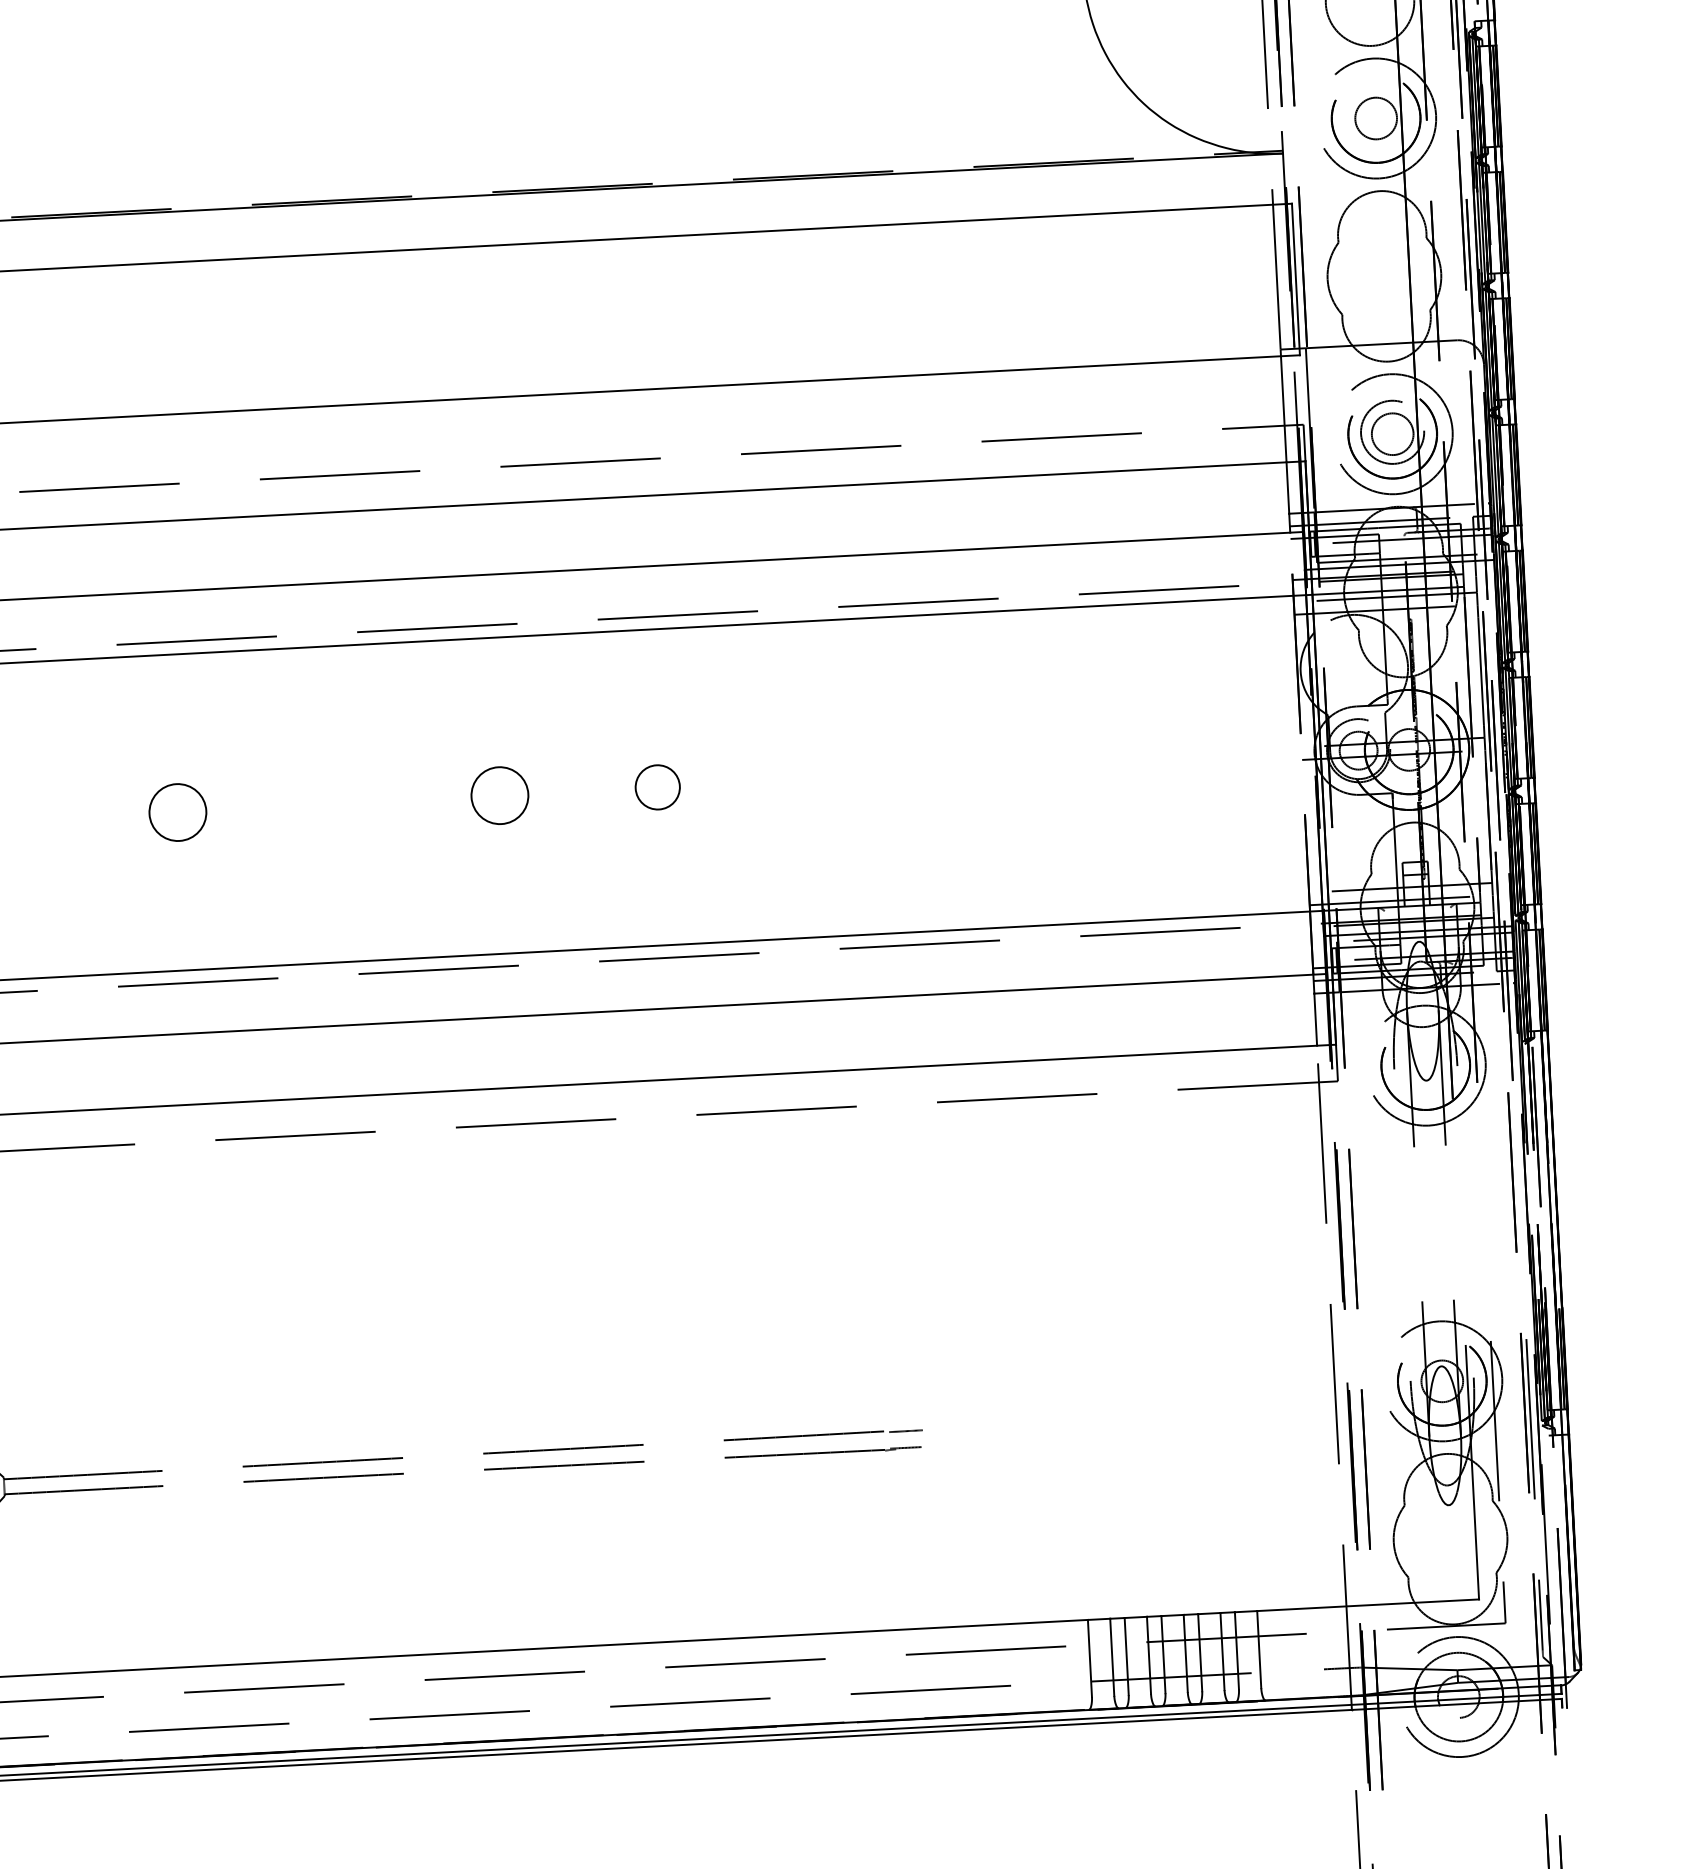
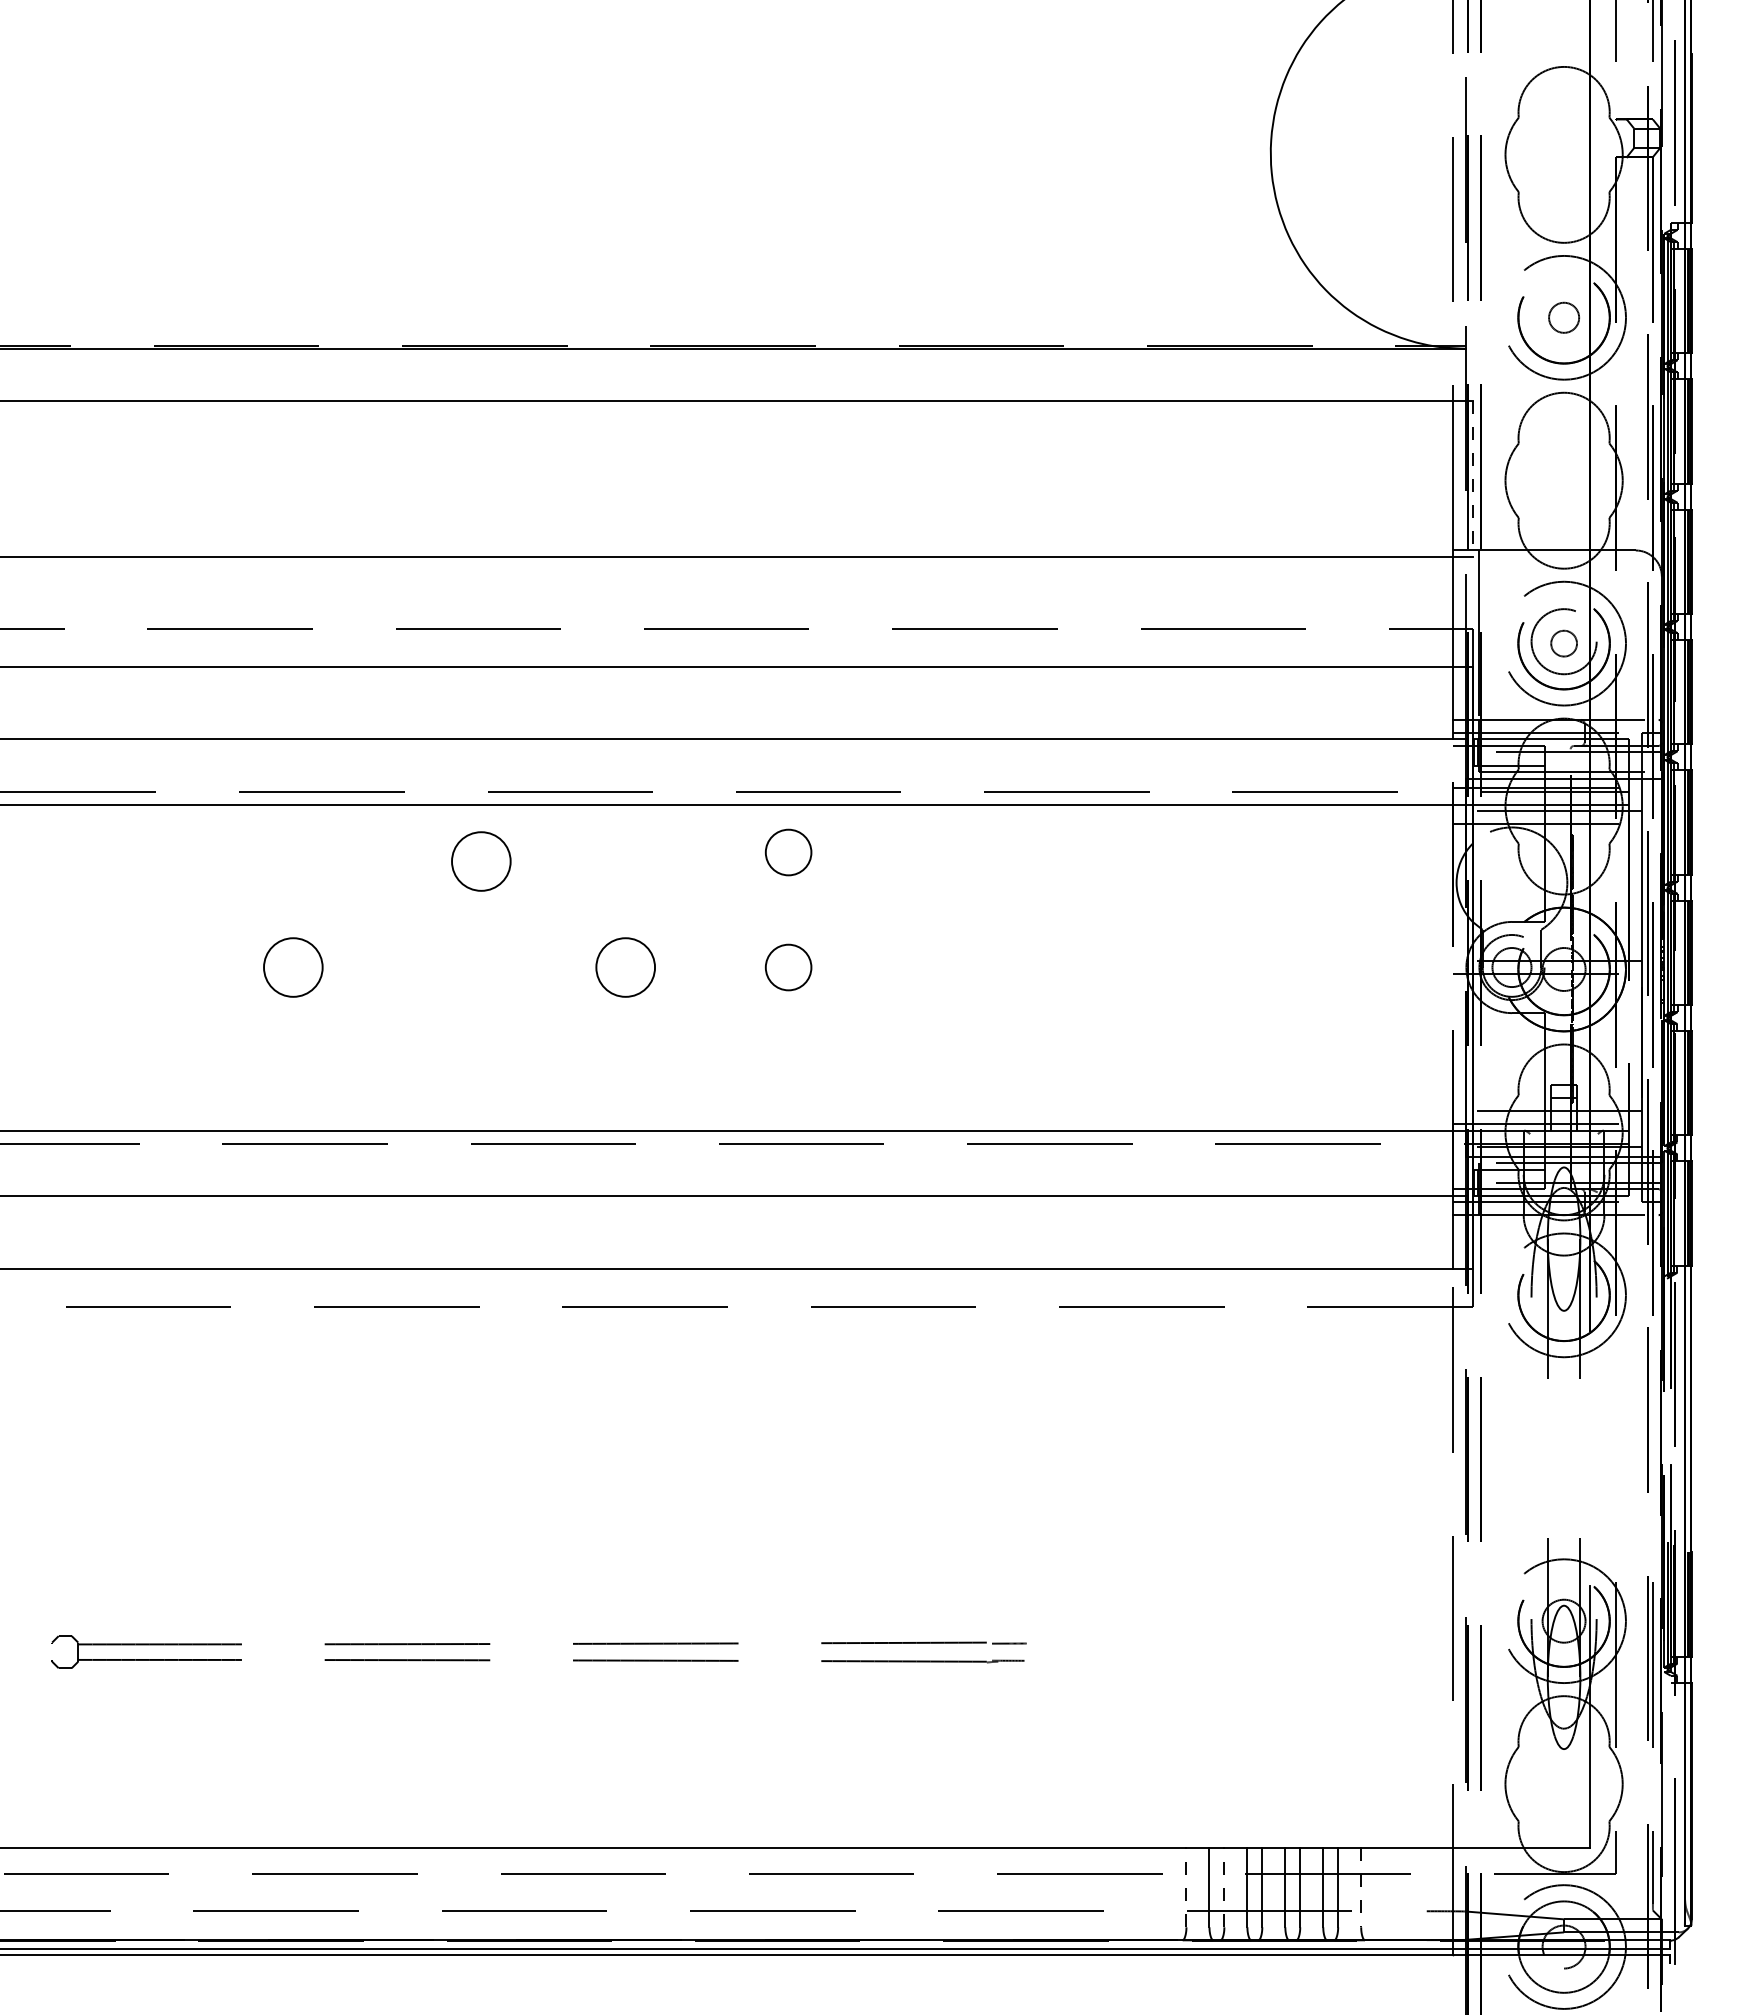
circle: (1375, 118) -> (1563, 317), size x0.7
line: (1295, 279) -> (1472, 479), solid -> dashed
circle: (1392, 434) -> (1563, 643), size x0.6
circle: (651, 675) -> (788, 852), added
circle: (354, 700) -> (481, 861), added
line: (1259, 1649) -> (1361, 1887), solid -> dashed
line: (1126, 1656) -> (1224, 1887), solid -> dashed
line: (1089, 1658) -> (1186, 1887), solid -> dashed

